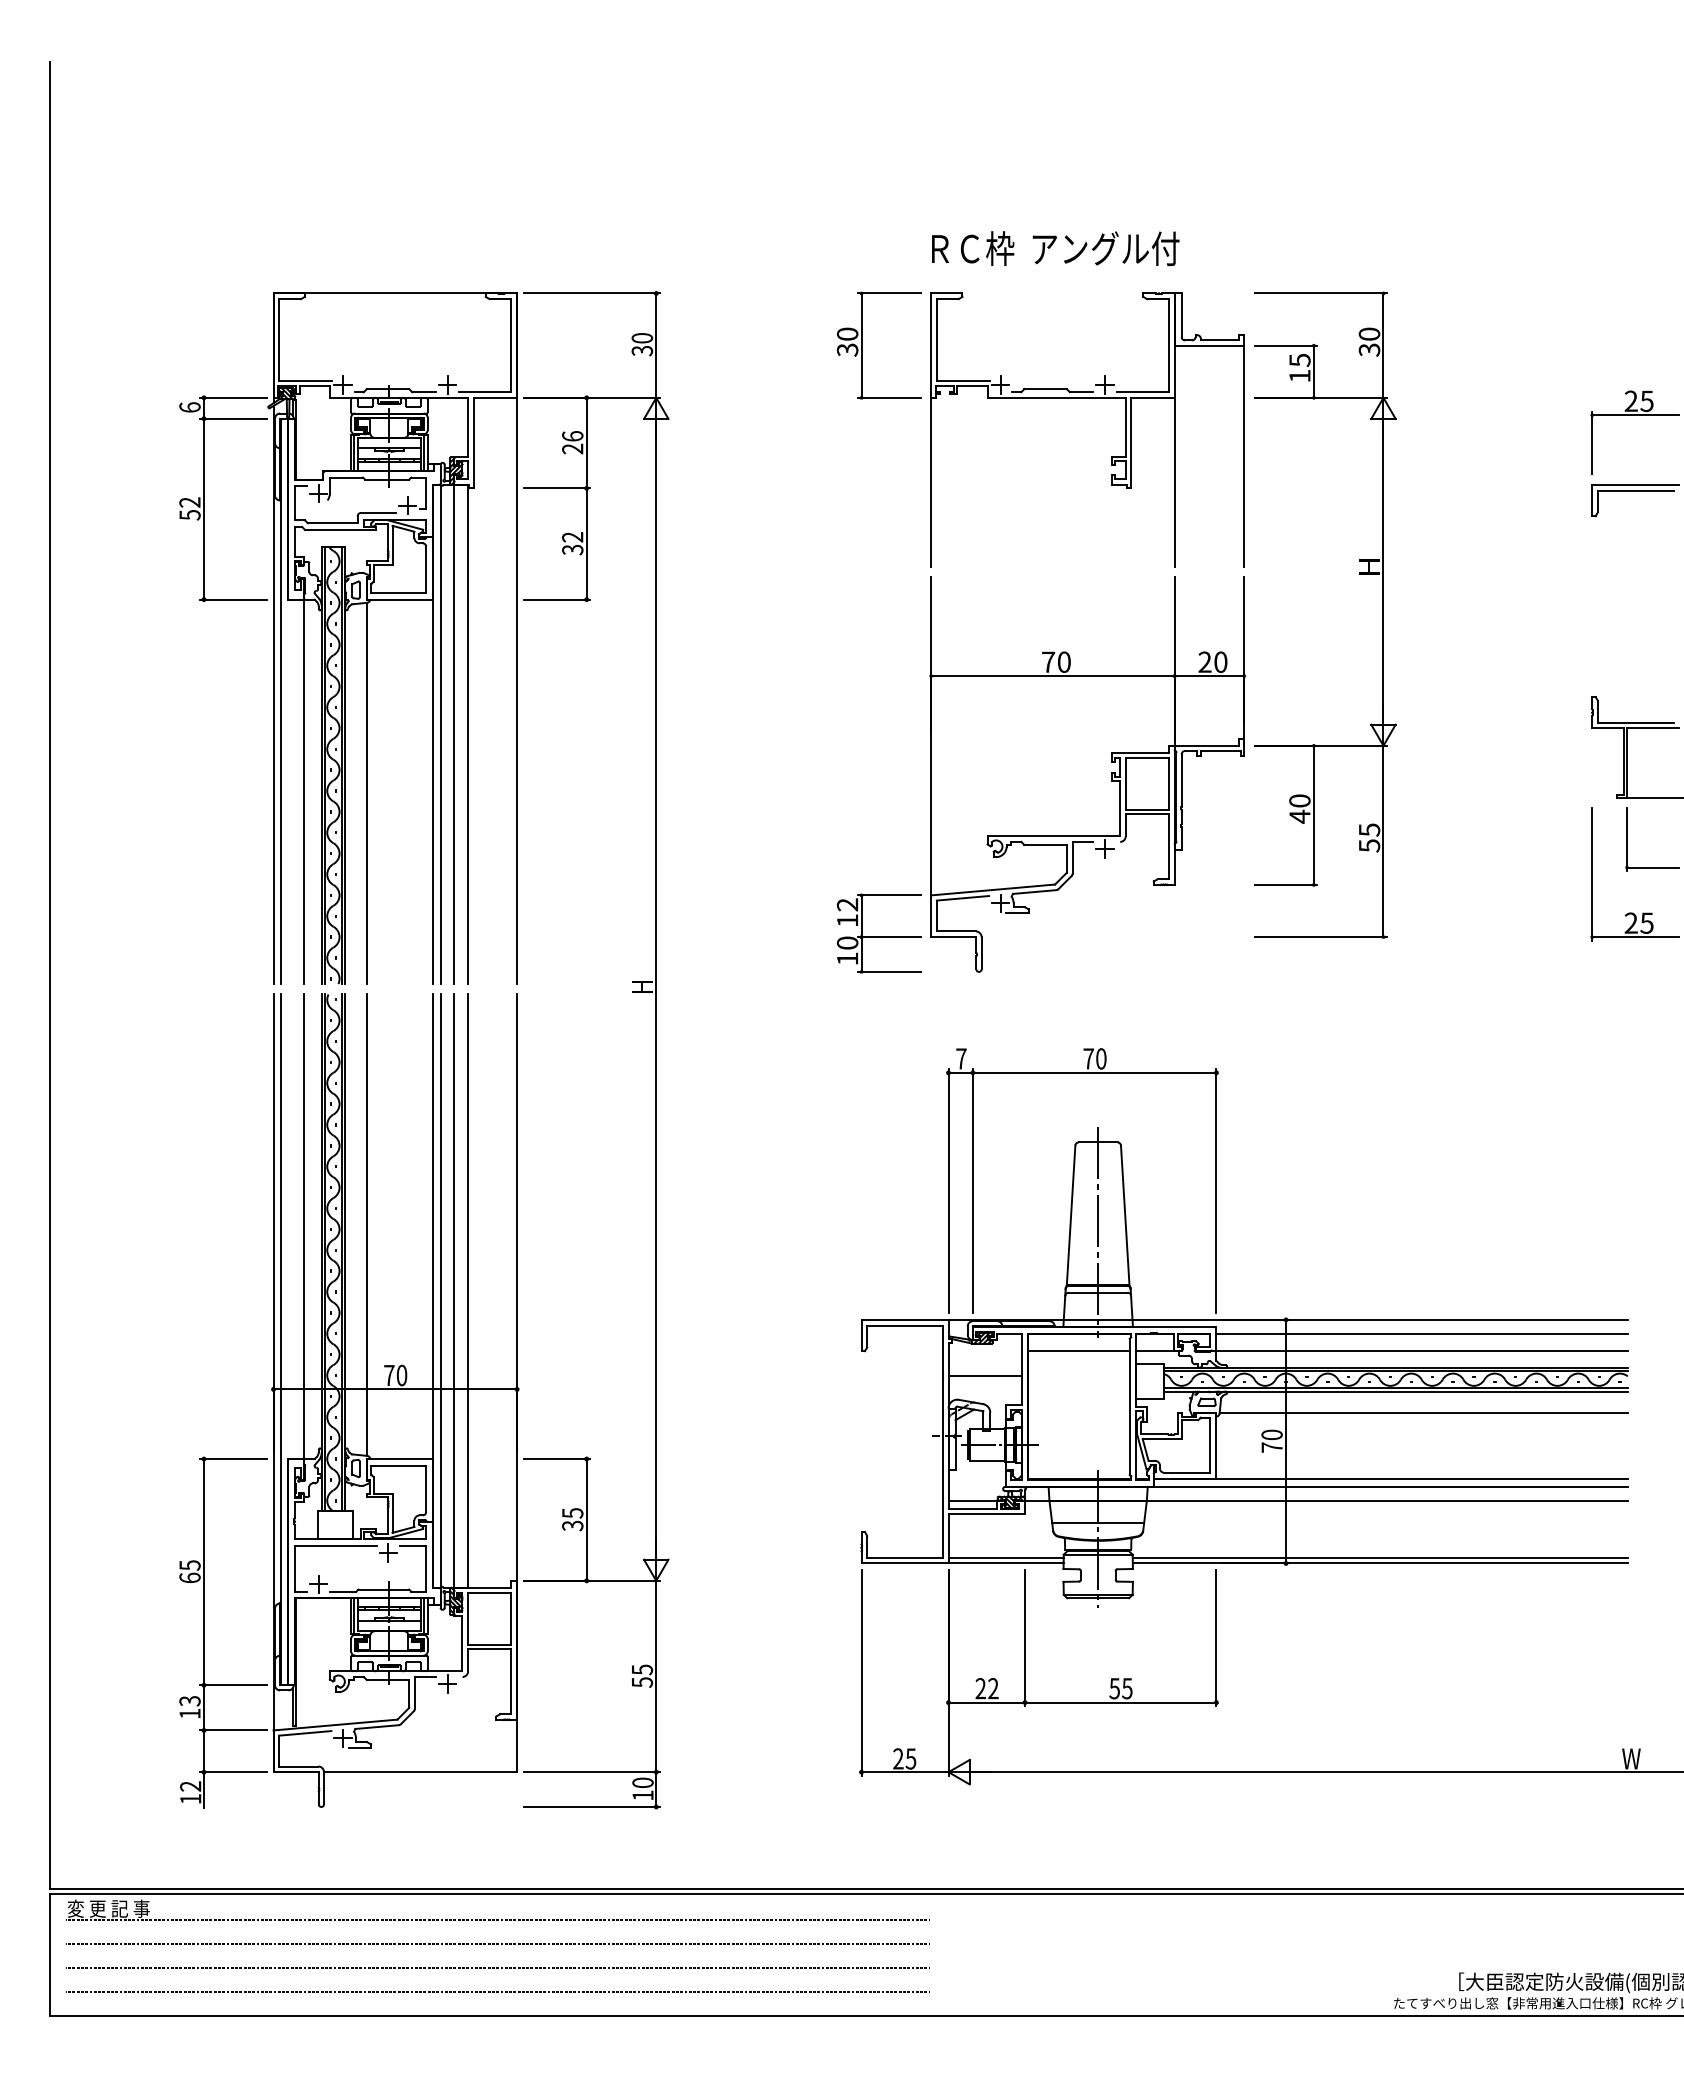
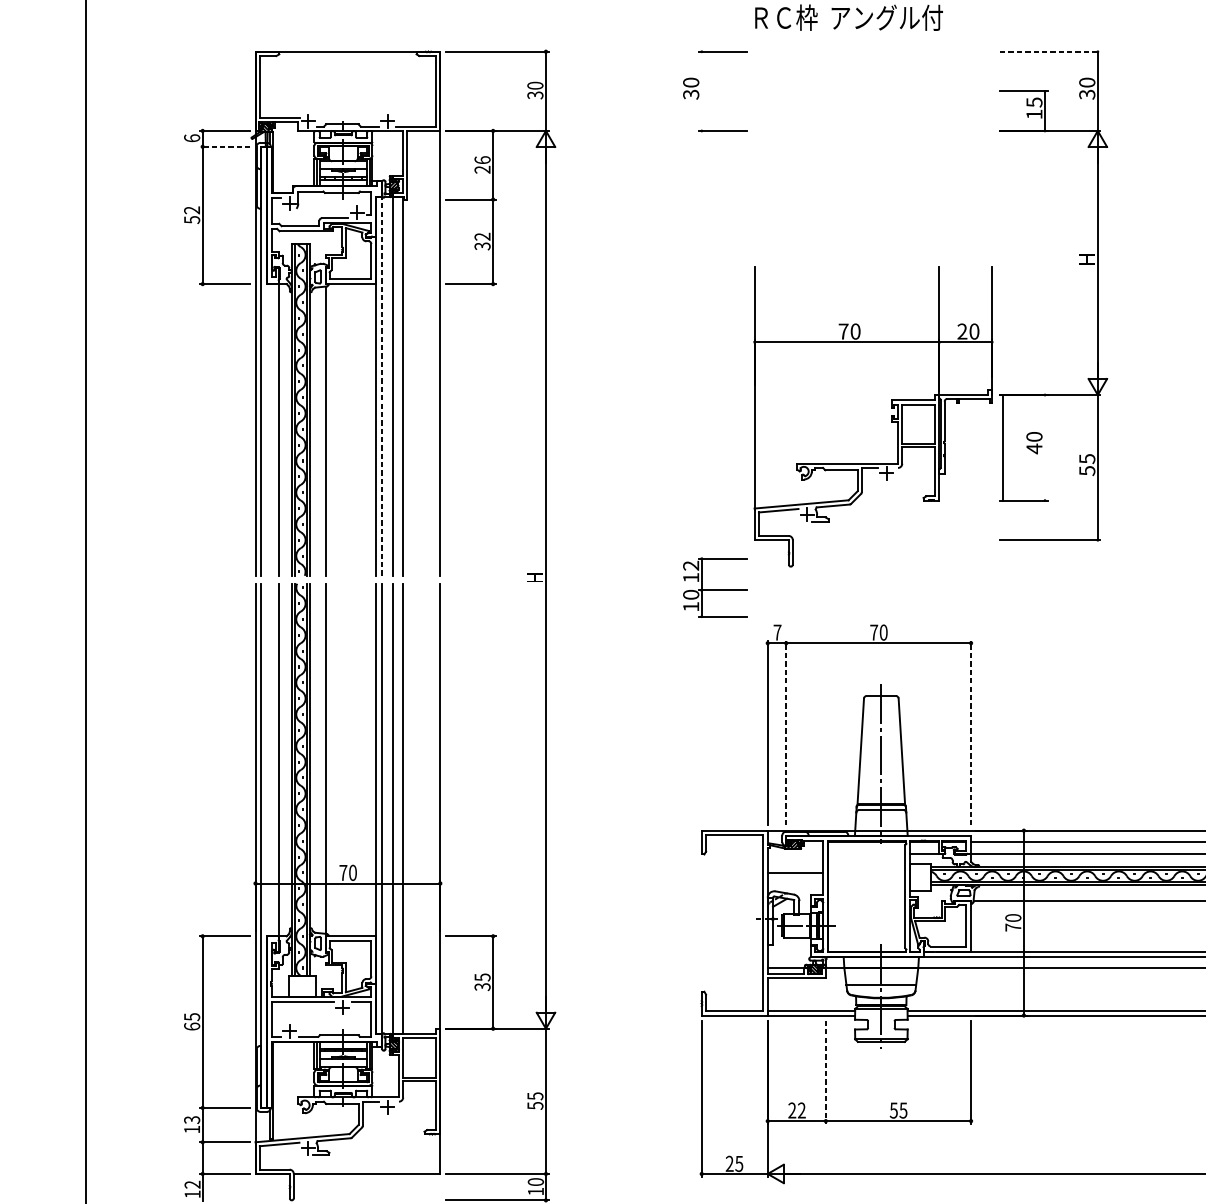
line: (1321, 293) -> (1050, 51), solid -> dashed
line: (861, 345) -> (701, 91), removed
part: (1087, 398) -> (873, 131), removed
line: (233, 418) -> (225, 146), solid -> dashed
line: (440, 723) -> (382, 378), solid -> dashed
line: (1313, 814) -> (1002, 447), moved
part: (878, 933) -> (714, 587), moved
line: (972, 1191) -> (785, 733), solid -> dashed
line: (1216, 1191) -> (971, 733), solid -> dashed
line: (1078, 1350) -> (866, 853), removed
line: (1025, 1638) -> (826, 1072), solid -> dashed

